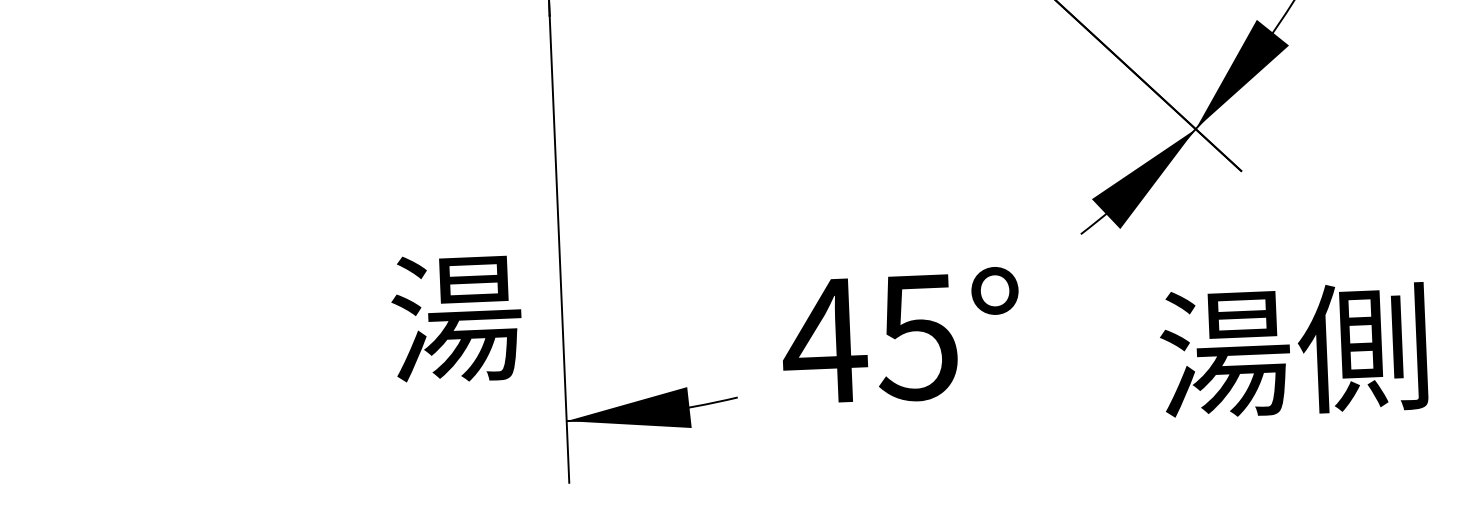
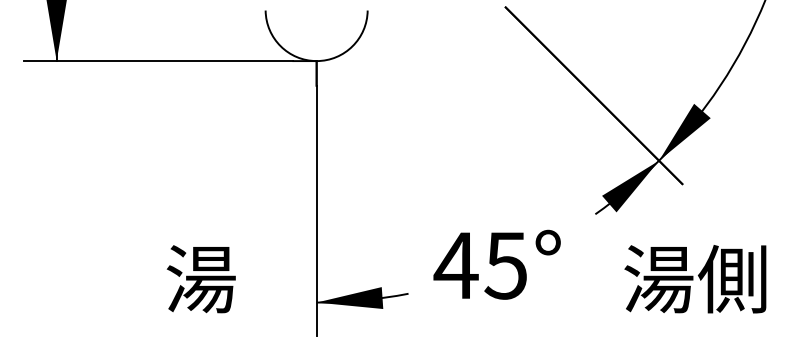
text: (455, 318) -> (200, 279), moved
text: (1293, 351) -> (695, 279), moved

